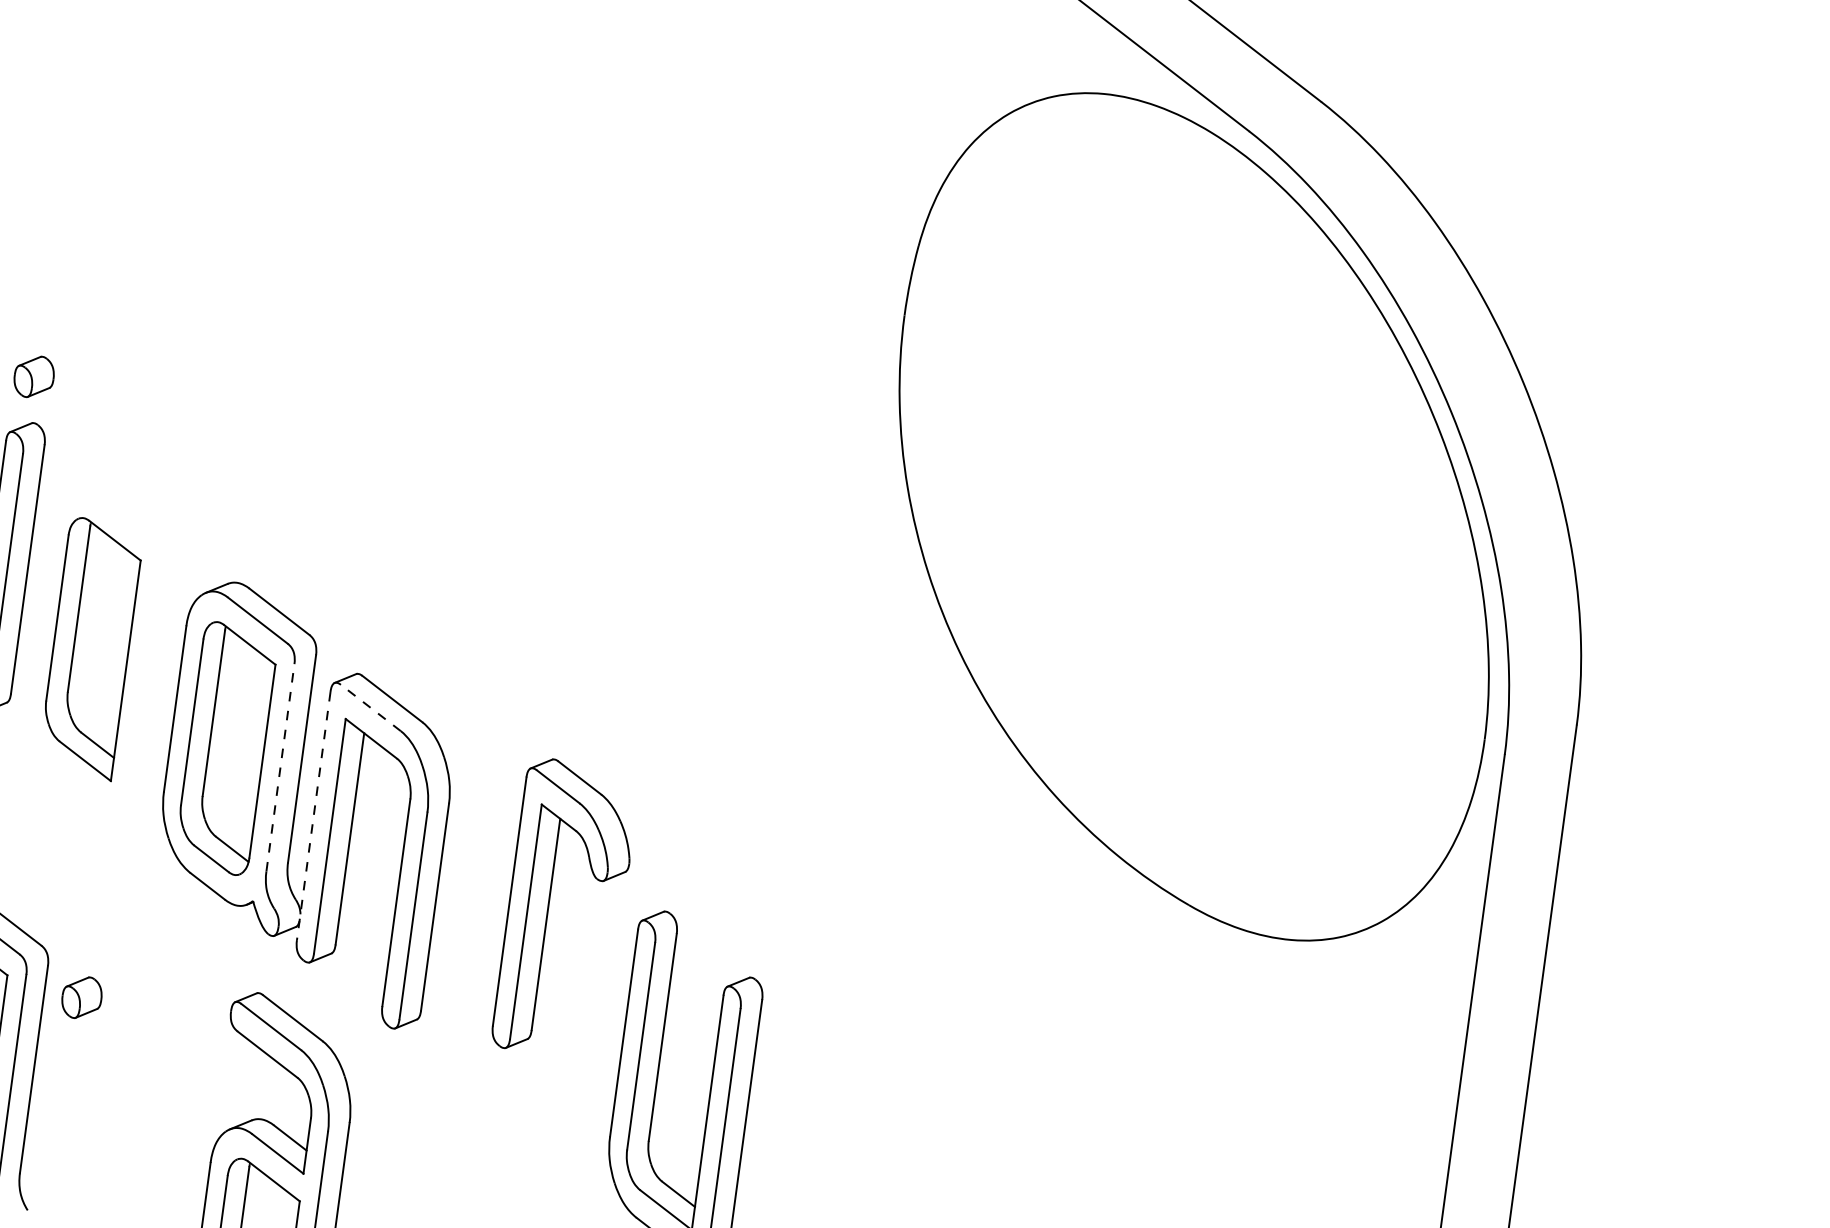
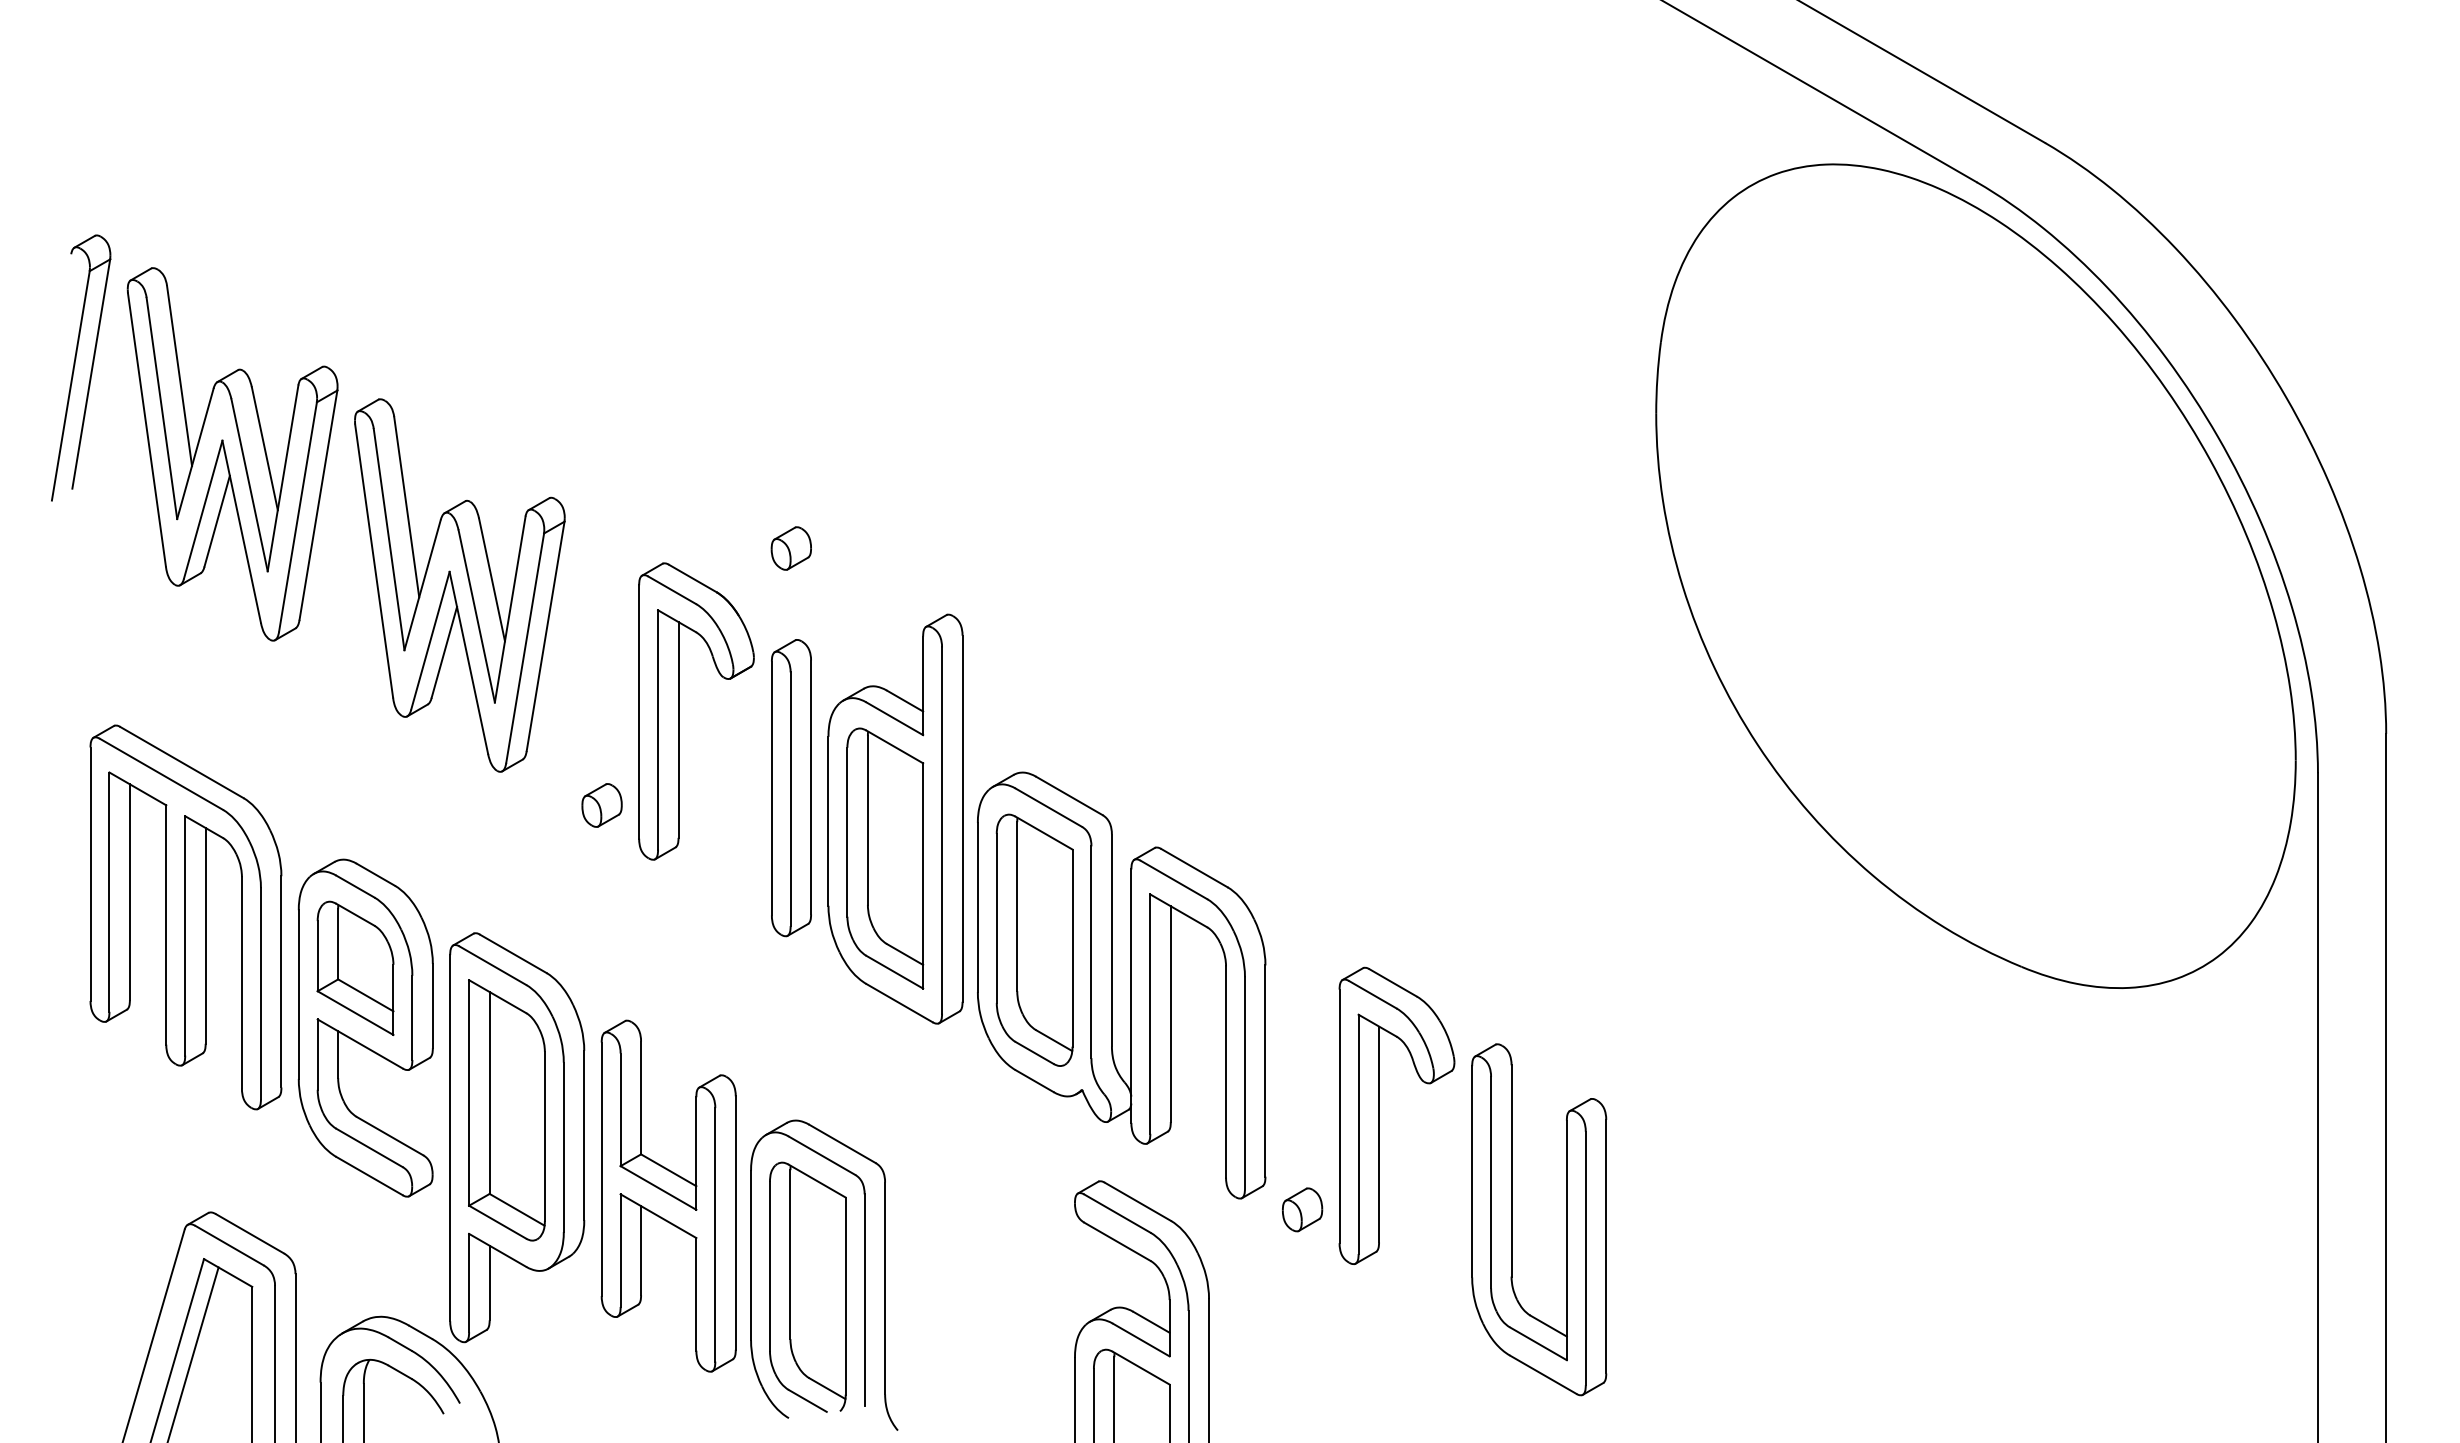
part: (33, 376) -> (790, 548), moved
part: (106, 610) -> (895, 818), added
line: (370, 707) -> (1173, 879), dashed -> solid
line: (280, 768) -> (1091, 952), dashed -> solid
line: (313, 816) -> (1131, 996), dashed -> solid
part: (548, 905) -> (1379, 1115), moved
part: (82, 997) -> (1302, 1209), moved

